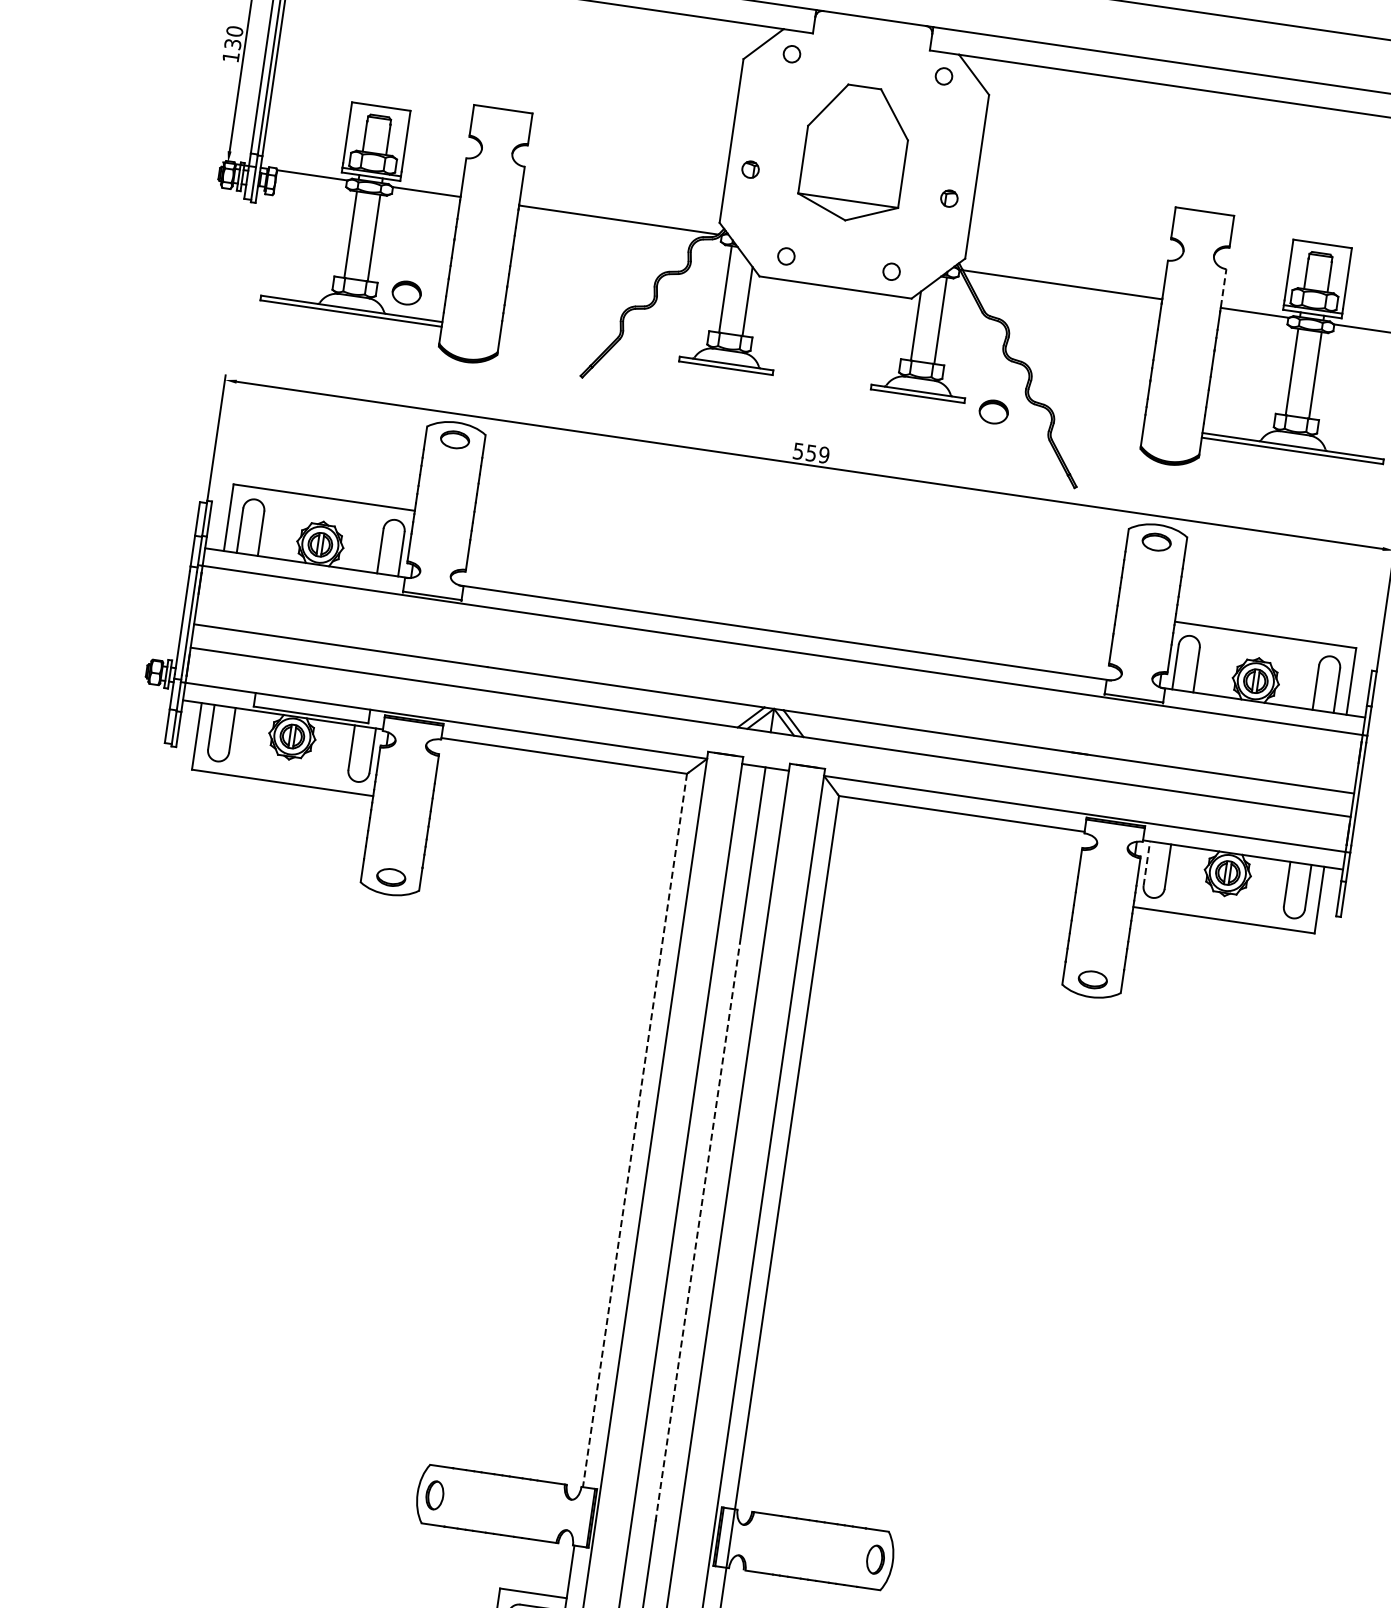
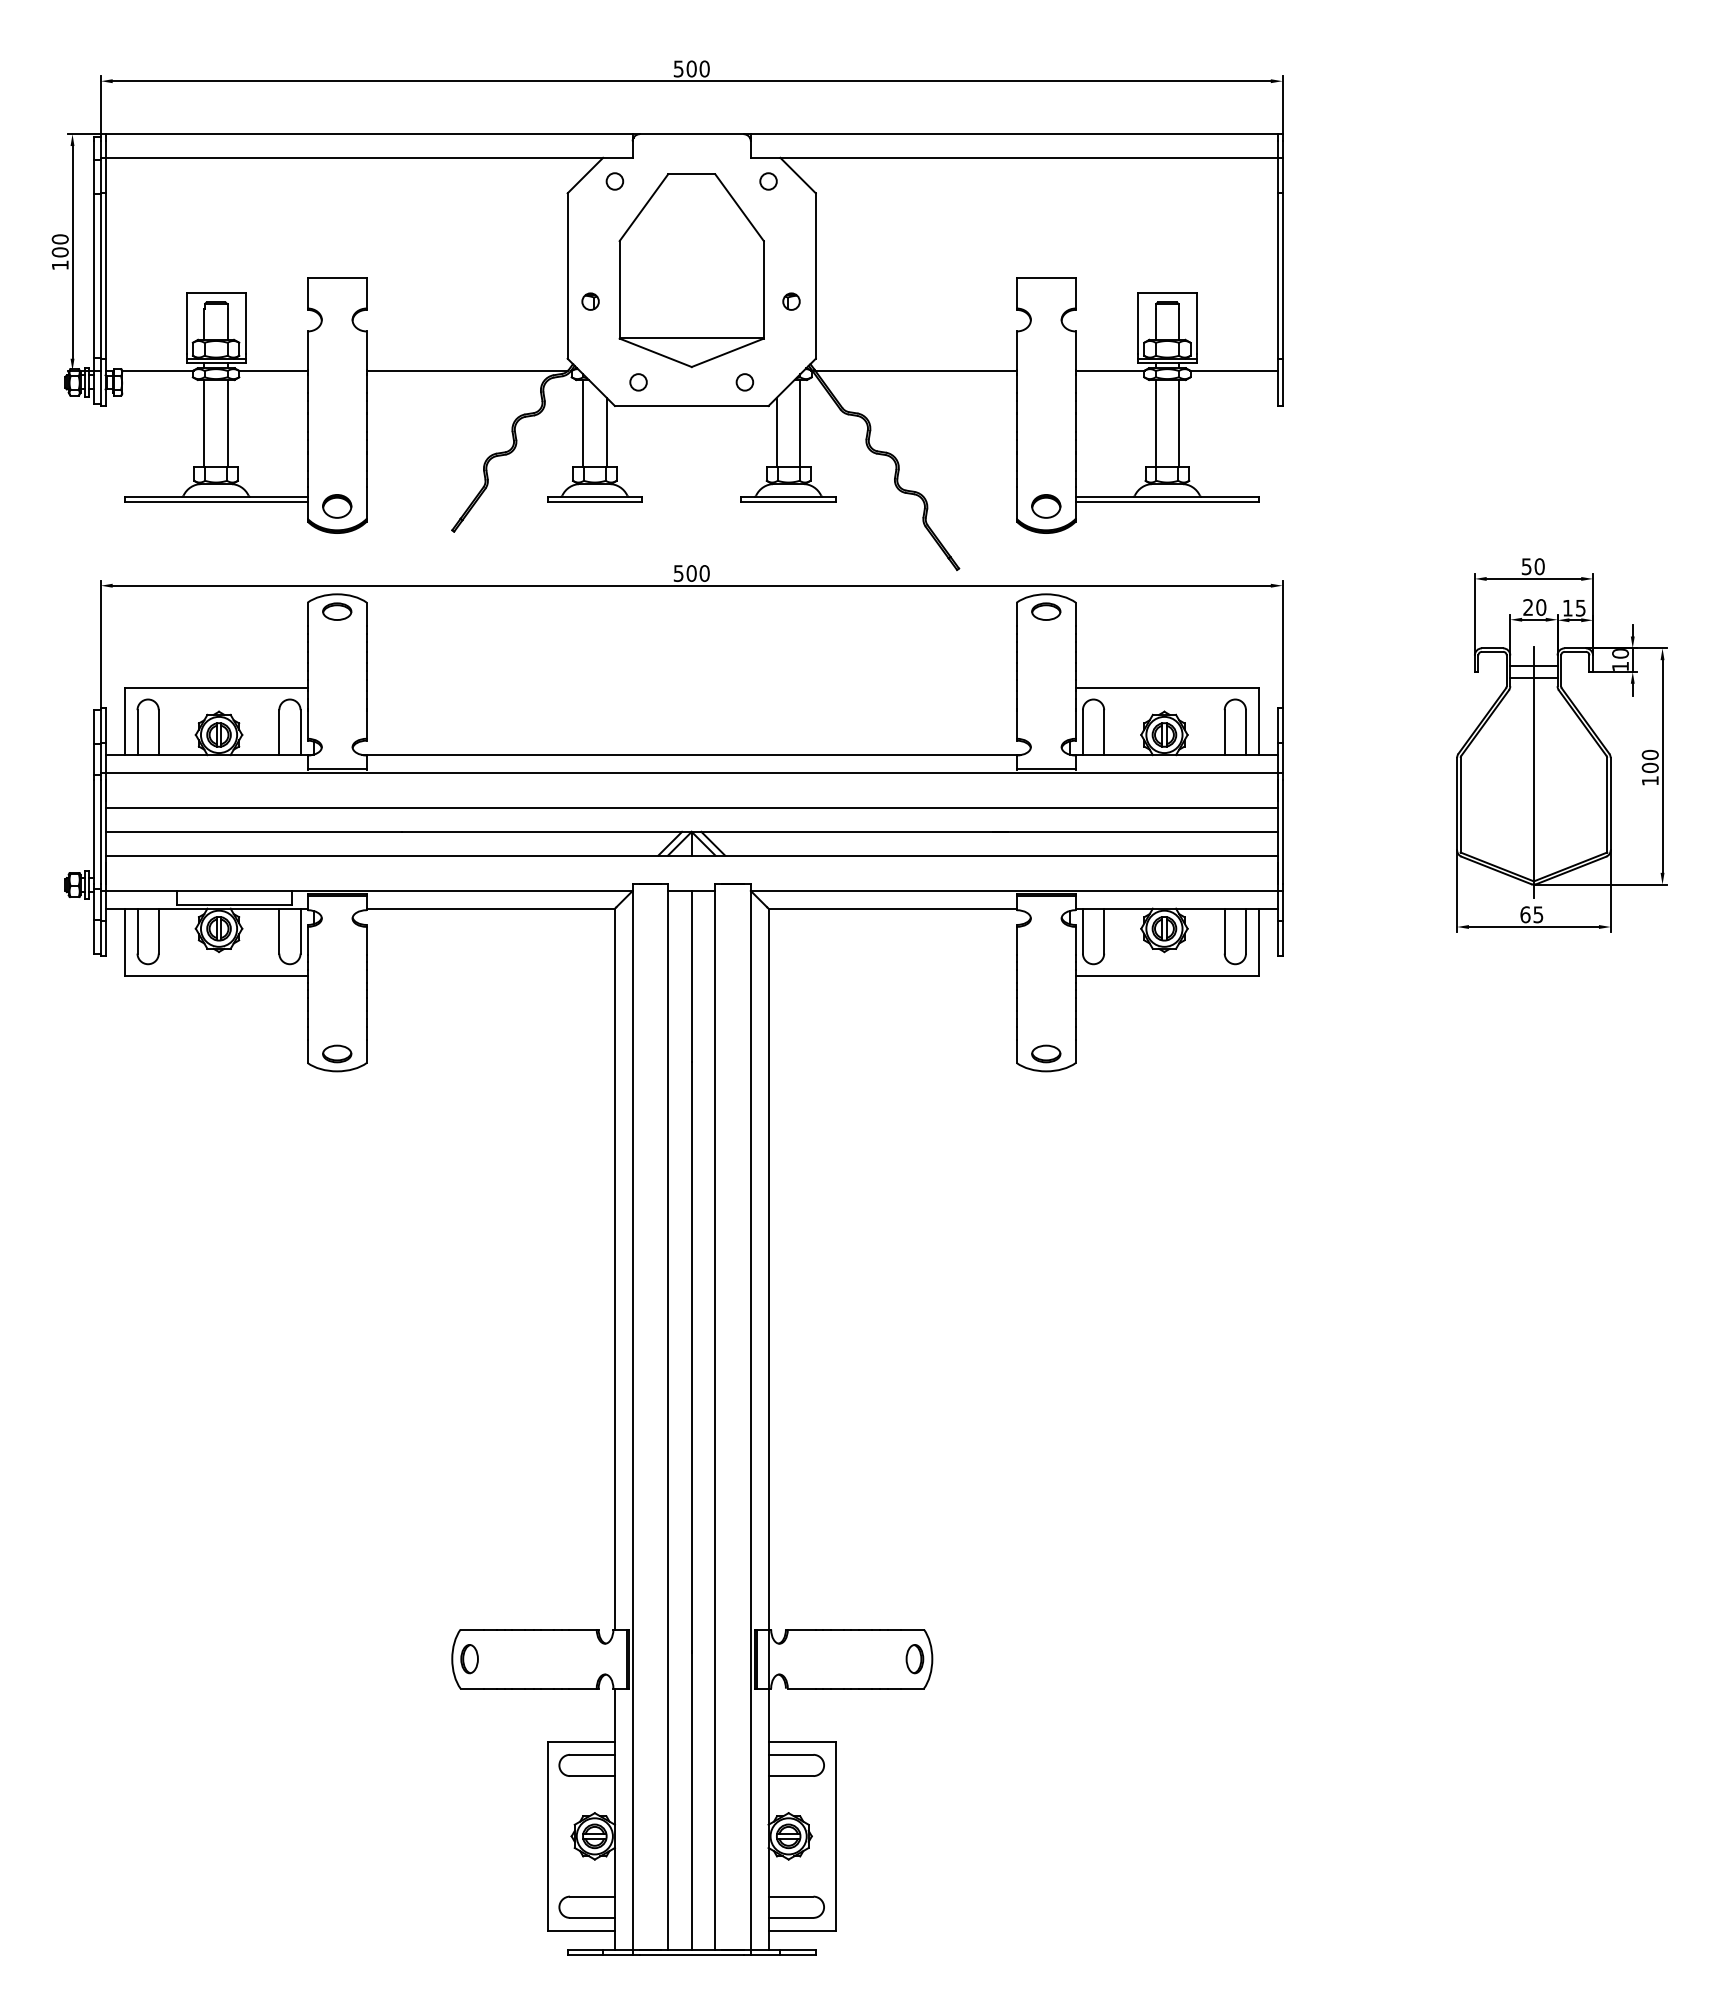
text: (232, 44) -> (59, 252), 130 -> 100
part: (854, 153) -> (691, 270), size x1.43
line: (1223, 287) -> (1075, 350), dashed -> solid
part: (407, 293) -> (337, 506), moved
part: (994, 412) -> (1046, 506), moved
text: (817, 454) -> (697, 573), 559 -> 500
line: (777, 685) -> (691, 808), added
line: (1146, 862) -> (1082, 930), dashed -> solid
line: (634, 1130) -> (614, 1269), dashed -> solid
line: (697, 1228) -> (691, 1357), dashed -> solid

